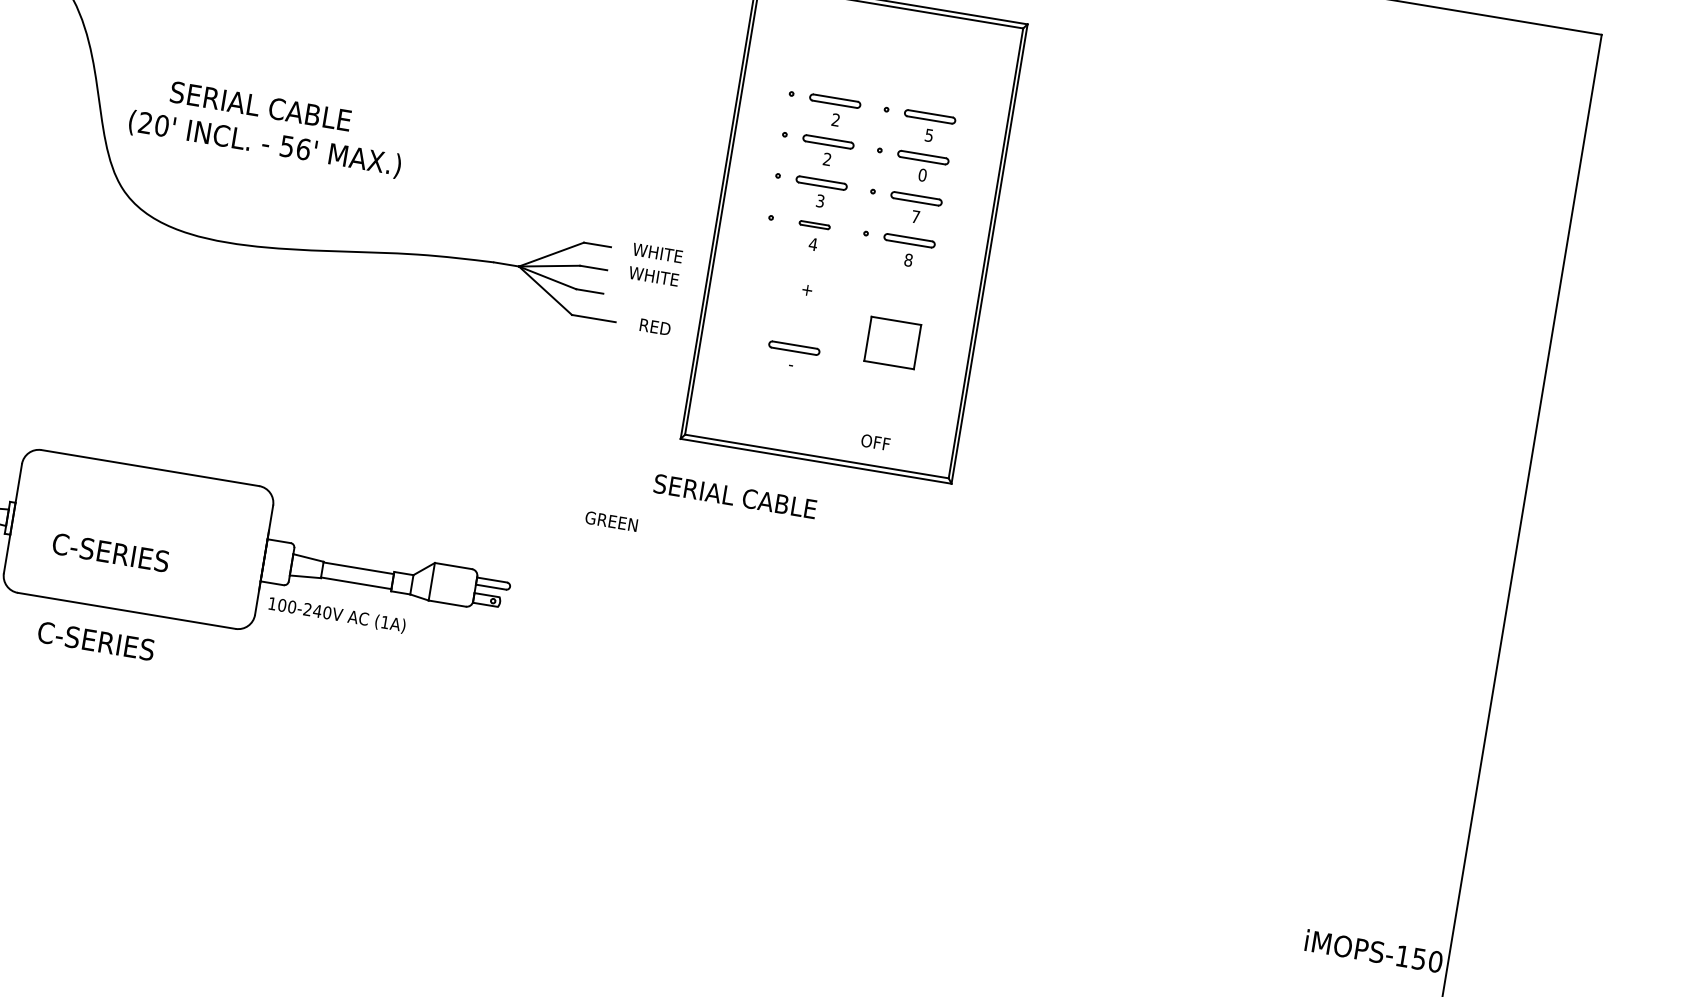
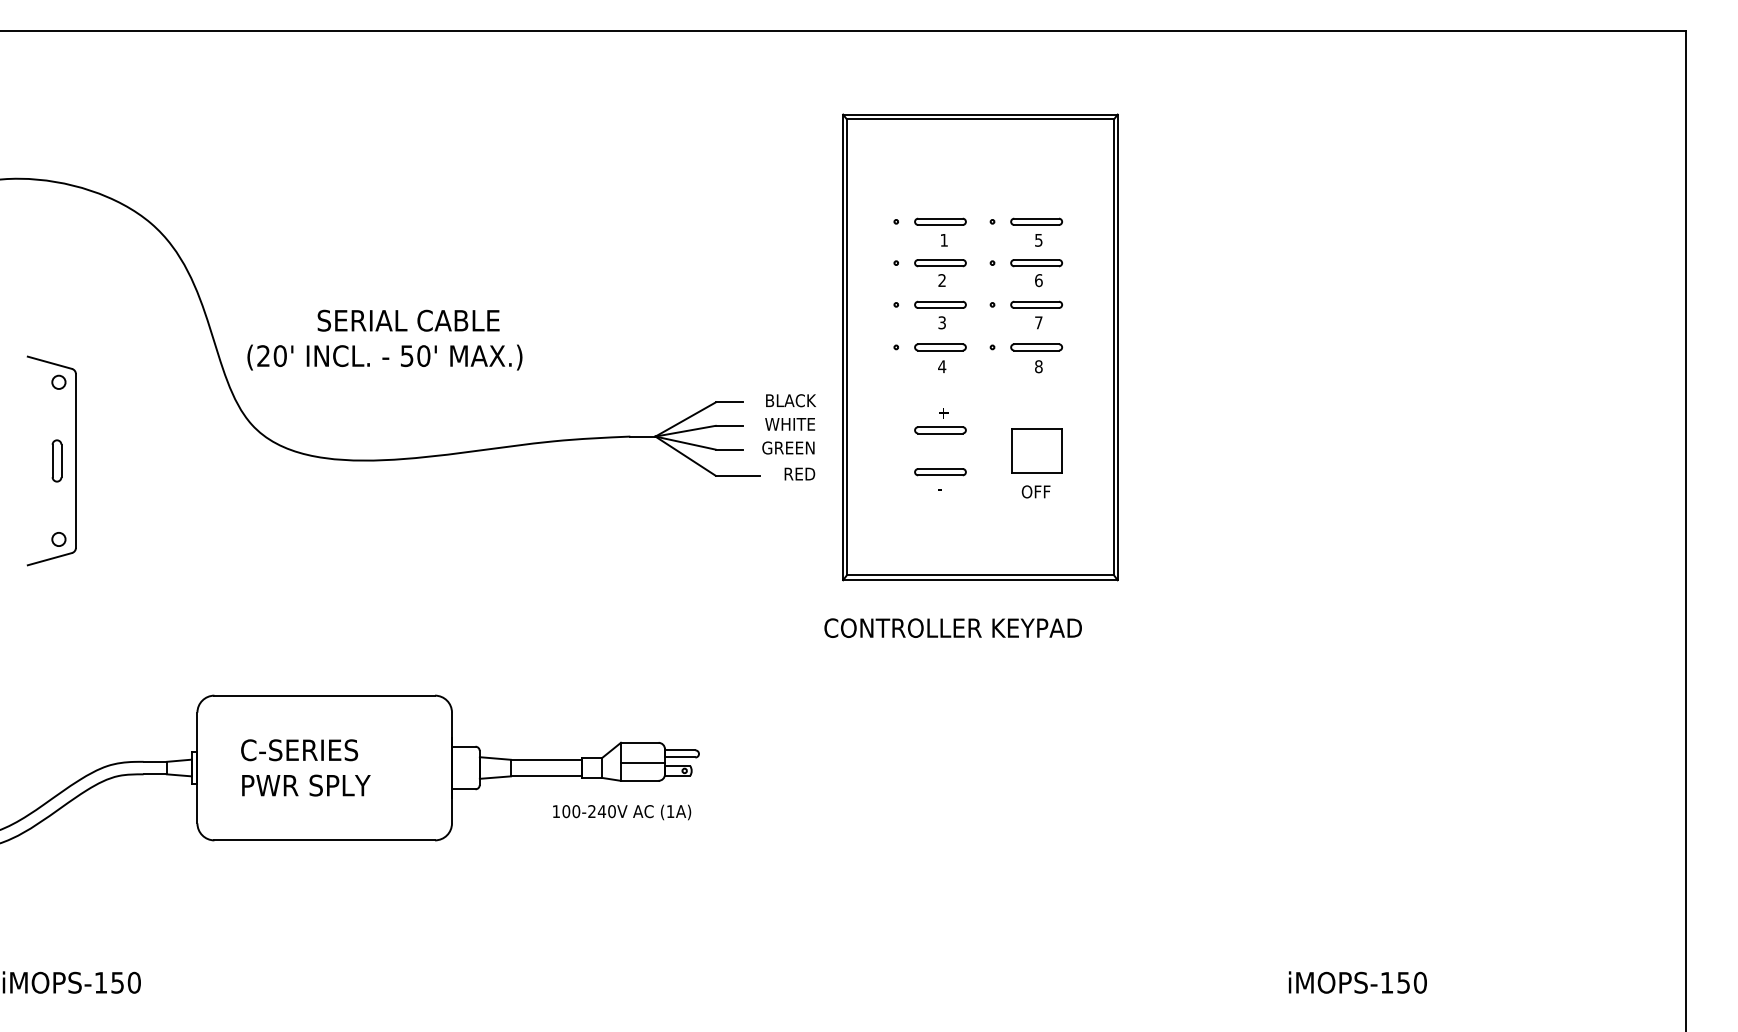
text: (260, 106) -> (408, 320), moved
text: (835, 119) -> (943, 239), 2 -> 1
text: (303, 148) -> (423, 355), 56' -> 50'
text: (922, 175) -> (1038, 280), 0 -> 6
part: (814, 225) -> (940, 347), size x1.67
text: (658, 252) -> (790, 400), WHITE -> BLACK
part: (801, 307) -> (940, 430), added
text: (875, 441) -> (1035, 491), moved
text: (780, 503) -> (952, 627), SERIAL CABLE -> CONTROLLER KEYPAD
text: (611, 520) -> (788, 447), moved
text: (116, 553) -> (305, 785), C-SERIES -> PWR SPLY
line: (452, 585) -> (642, 762), added
text: (337, 615) -> (622, 812), moved
text: (96, 641) -> (299, 750), moved
text: (1373, 951) -> (1357, 982), moved

